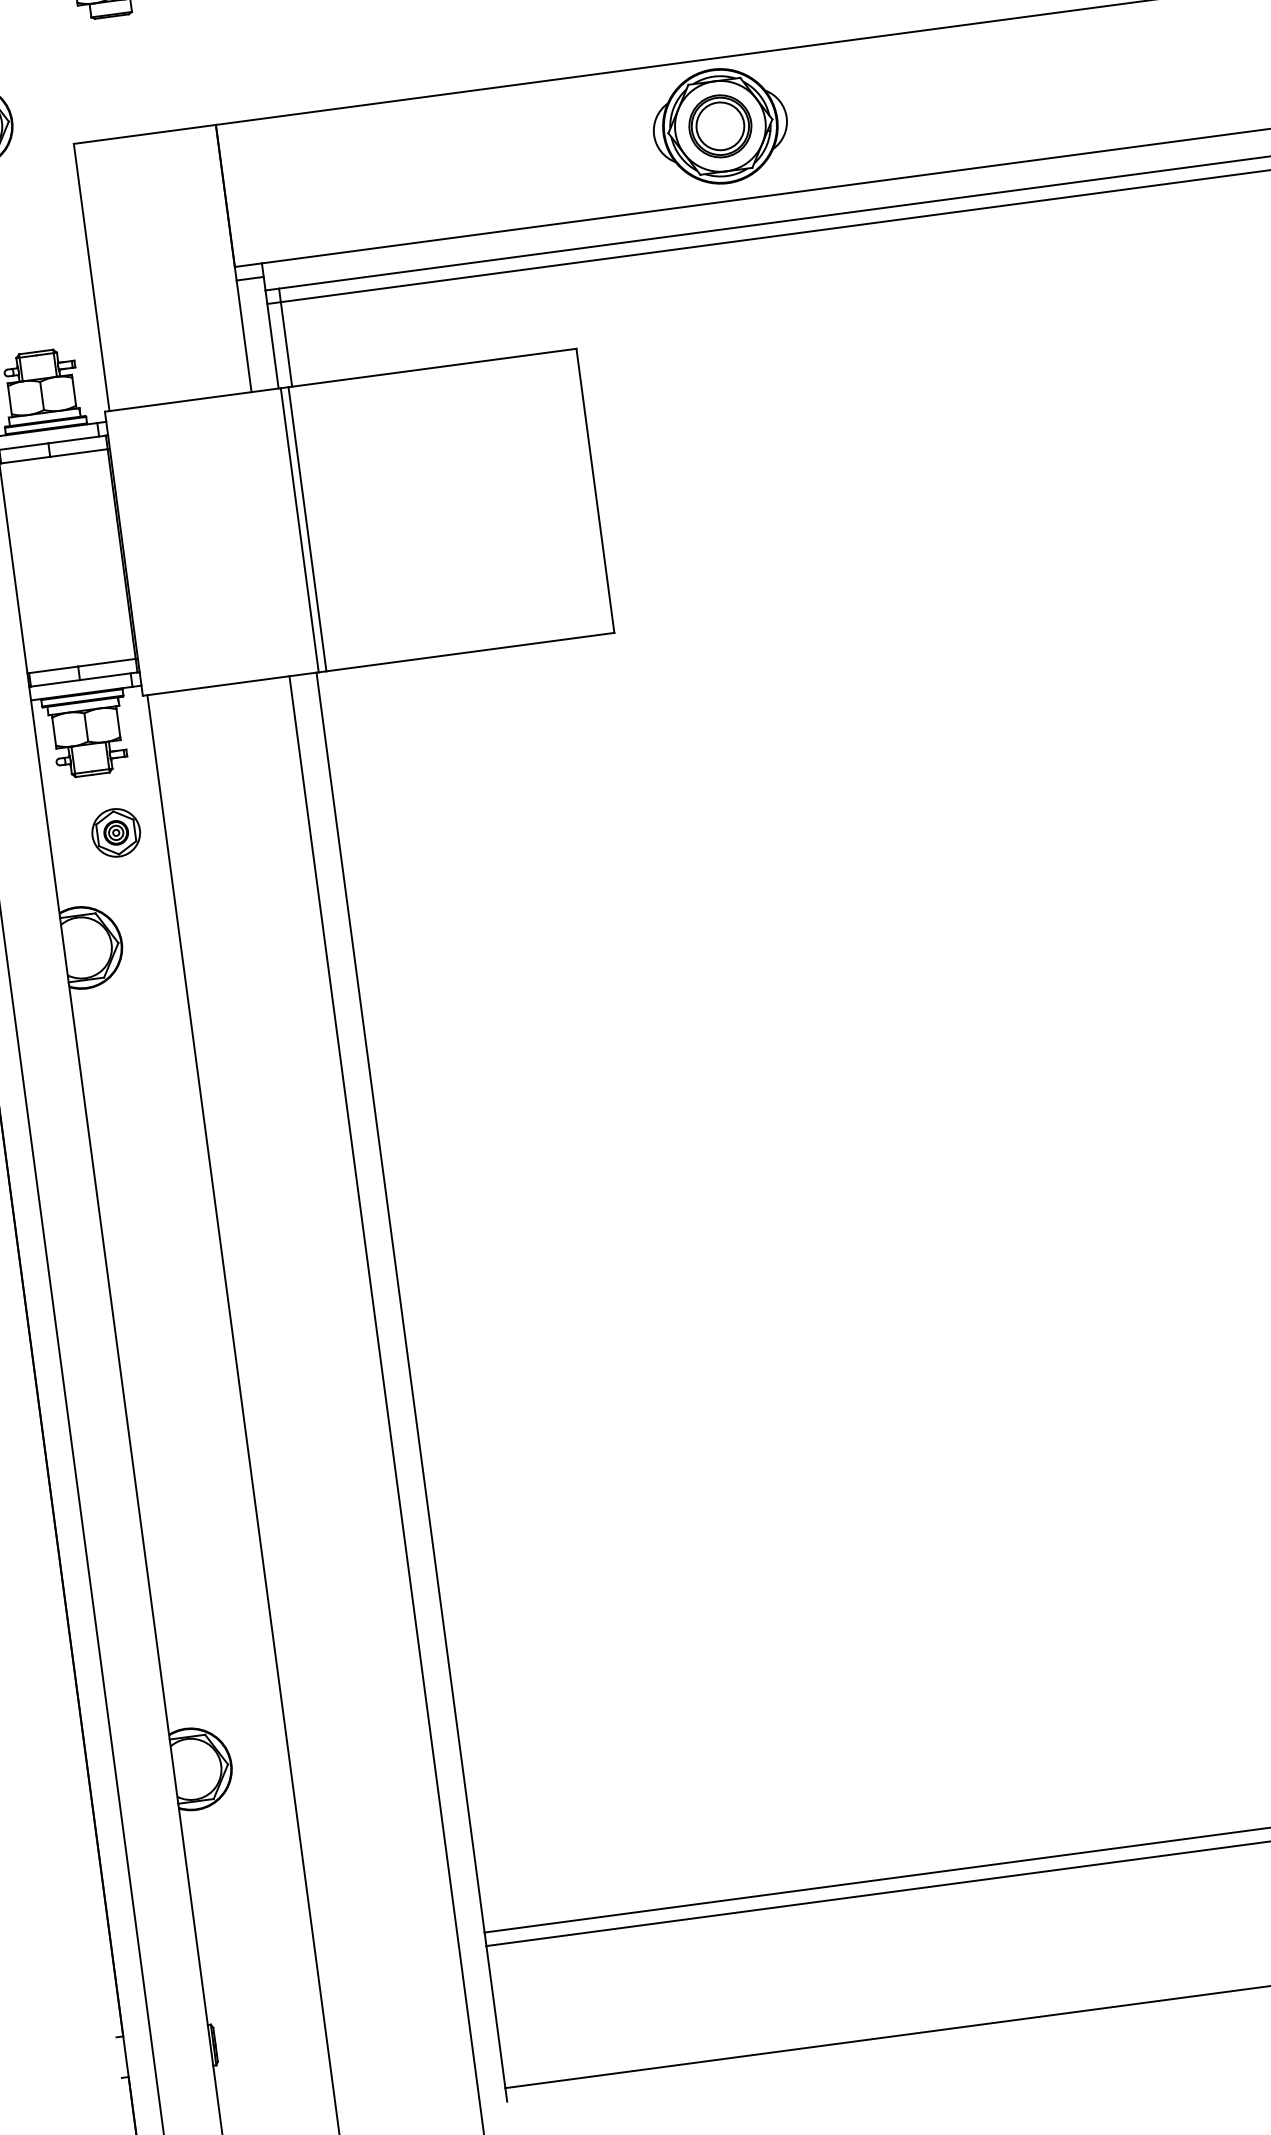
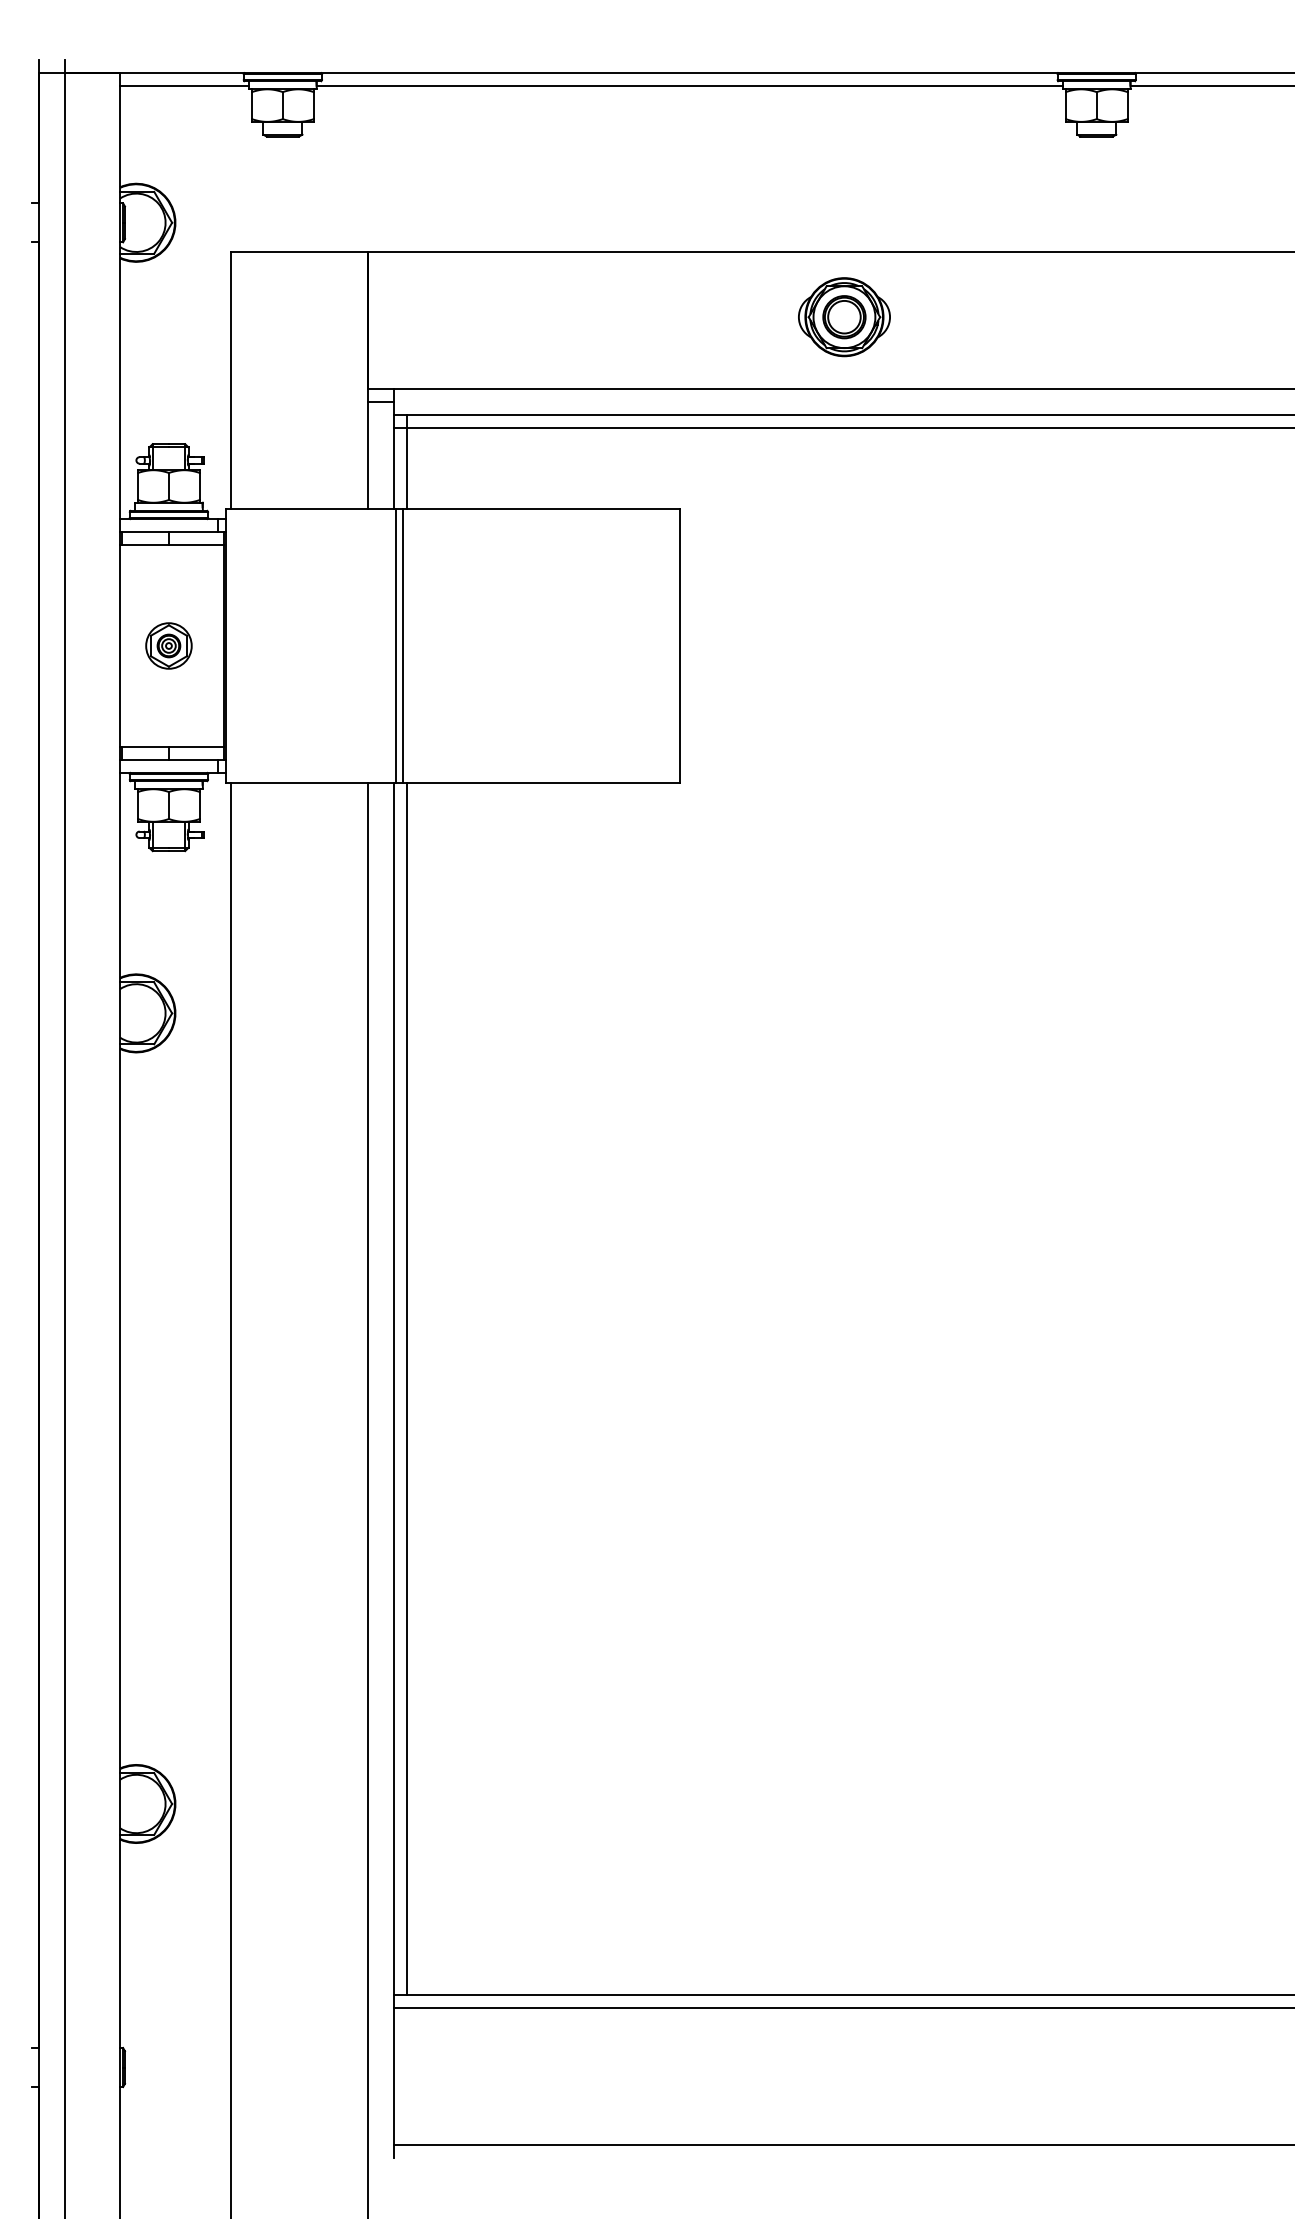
part: (720, 126) -> (844, 317), size x0.71
part: (115, 832) -> (168, 645), moved
line: (413, 1300) -> (406, 1388), added

